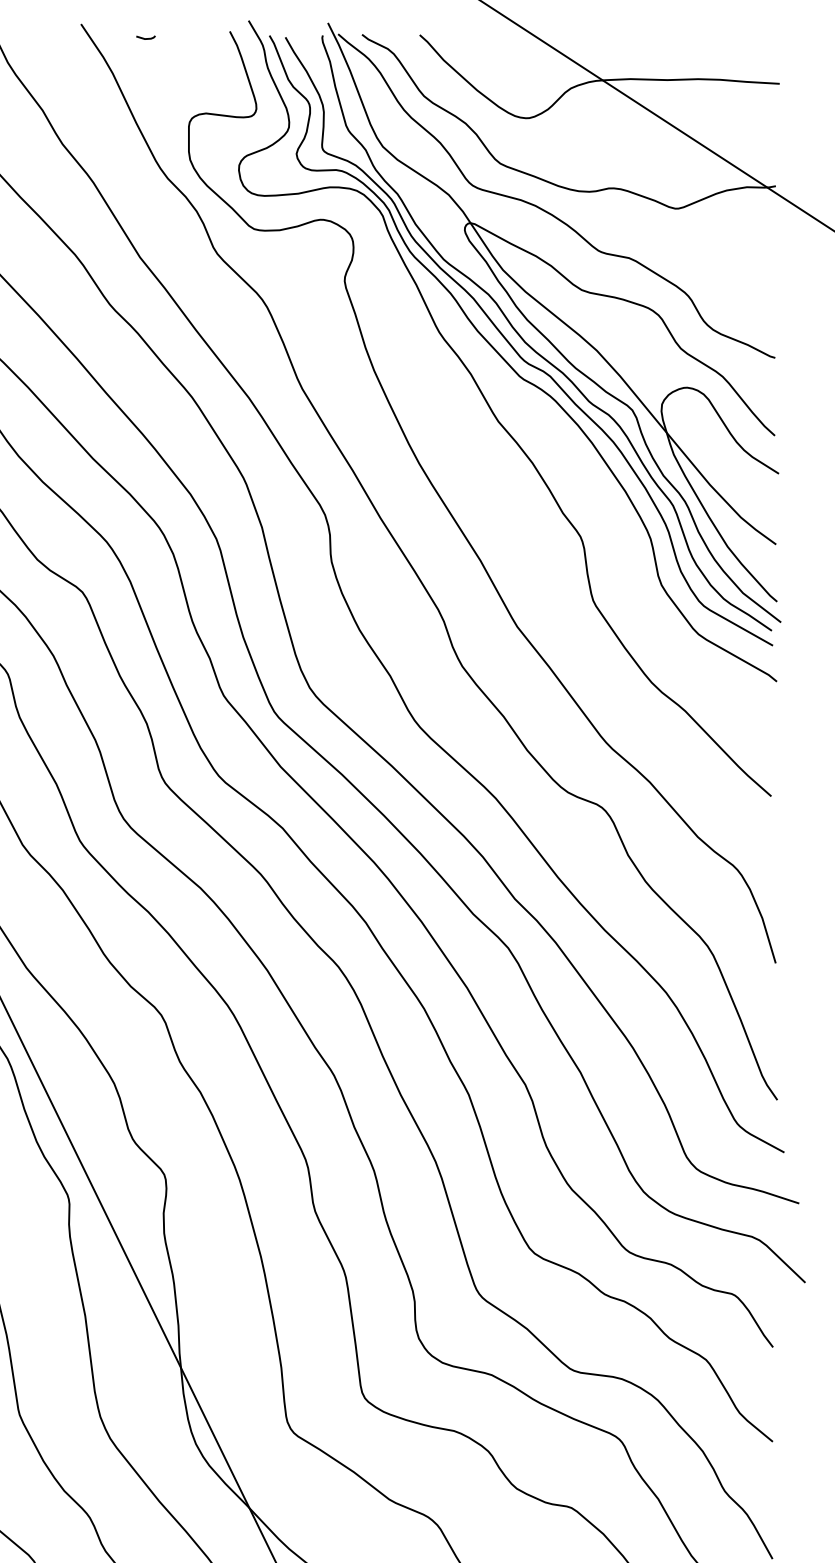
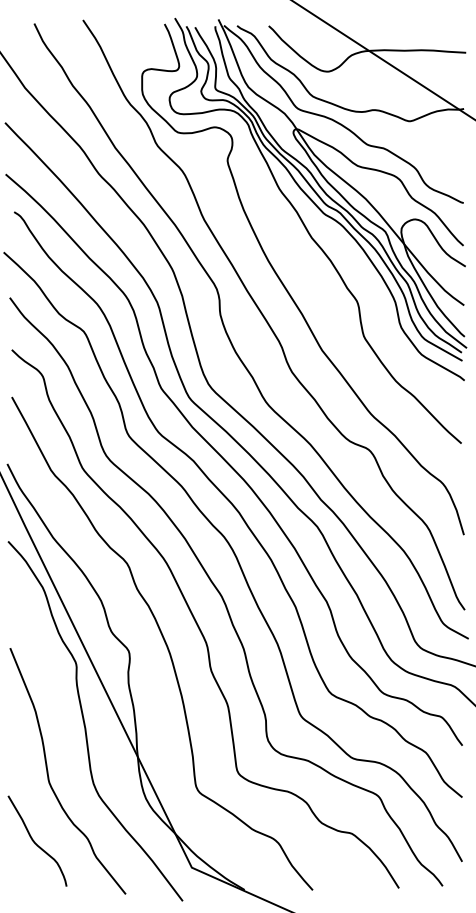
line: (145, 37) -> (118, 27), removed

